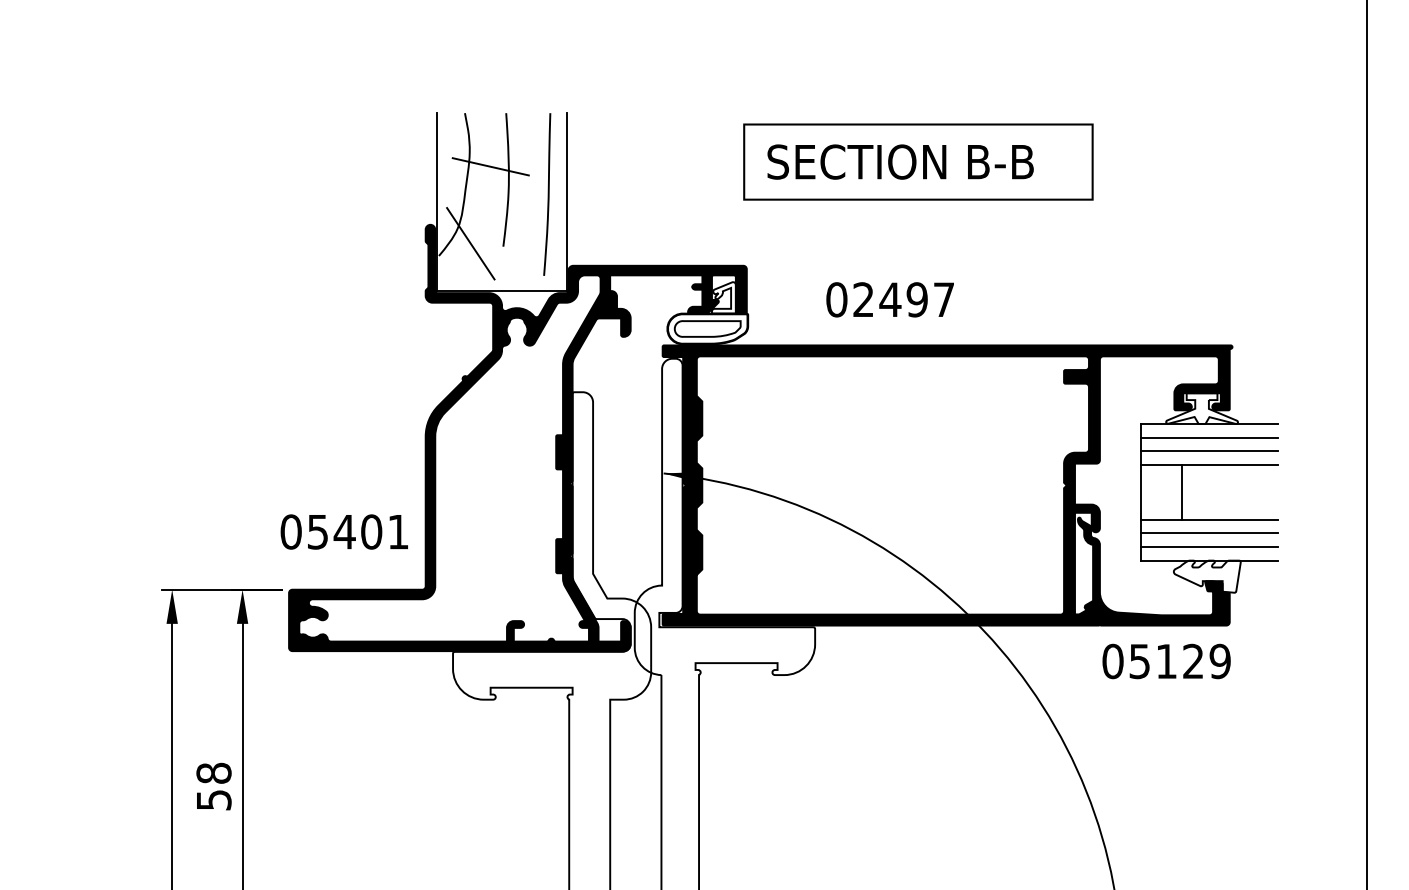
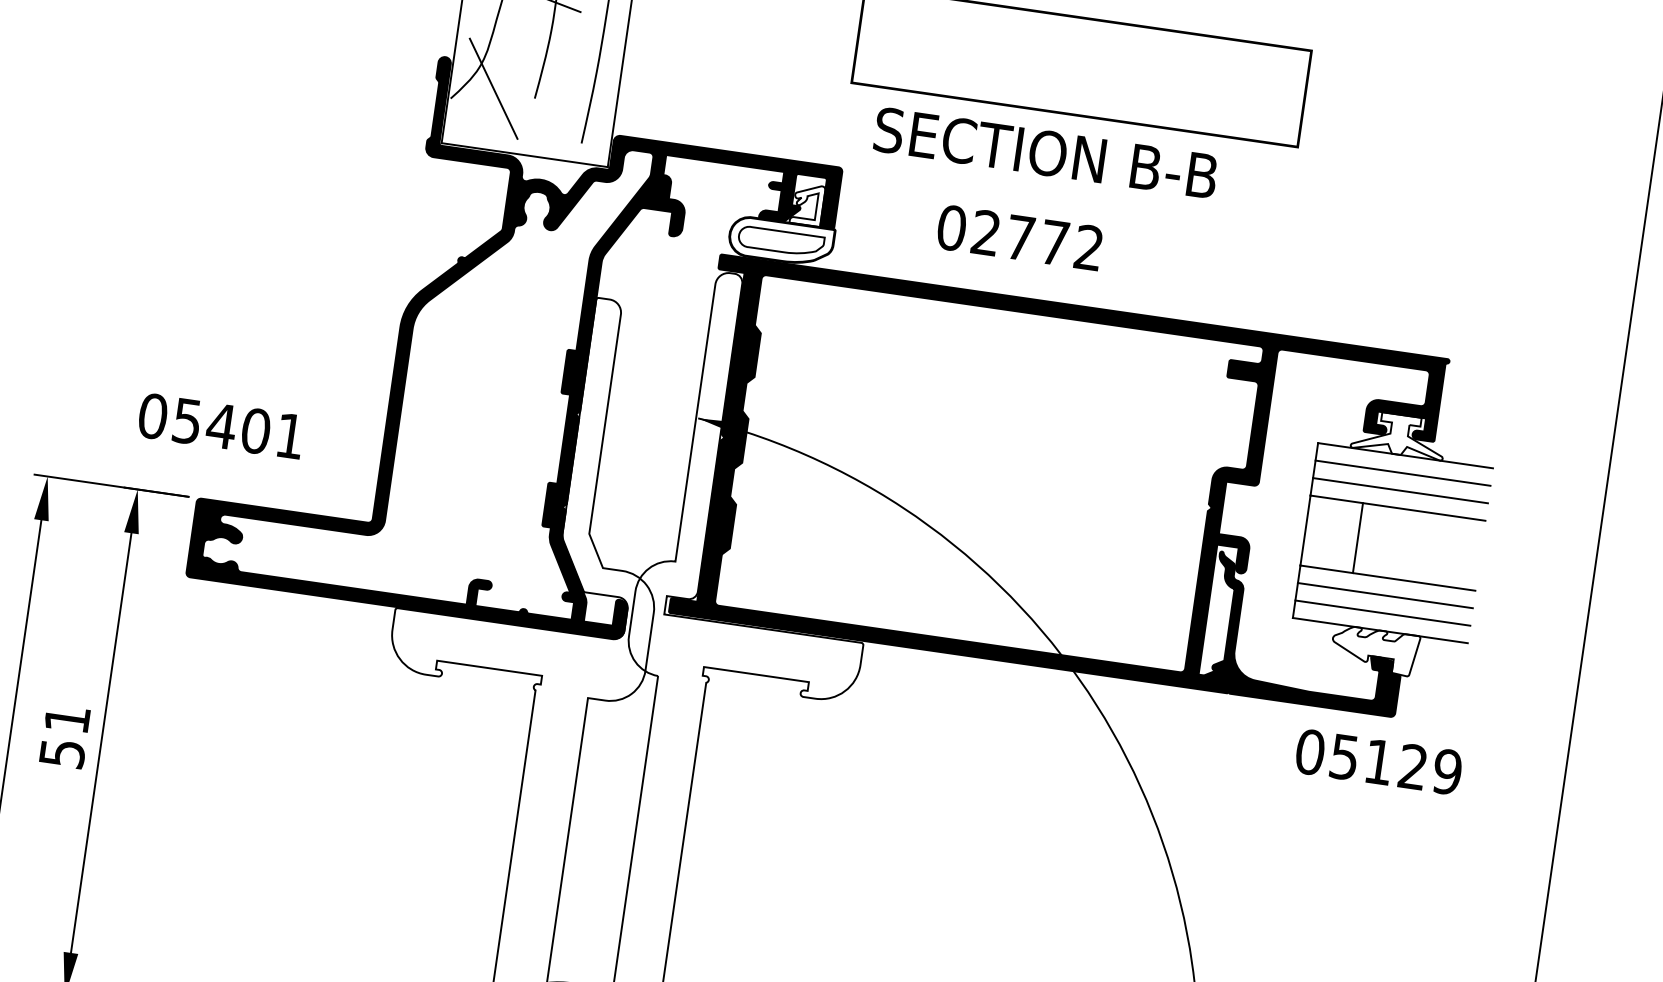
text: (900, 161) -> (1045, 152), moved
text: (916, 299) -> (1053, 242), 02497 -> 02772
text: (343, 531) -> (220, 425), moved
text: (1166, 661) -> (1378, 762), moved
text: (213, 772) -> (66, 718), 58 -> 51

